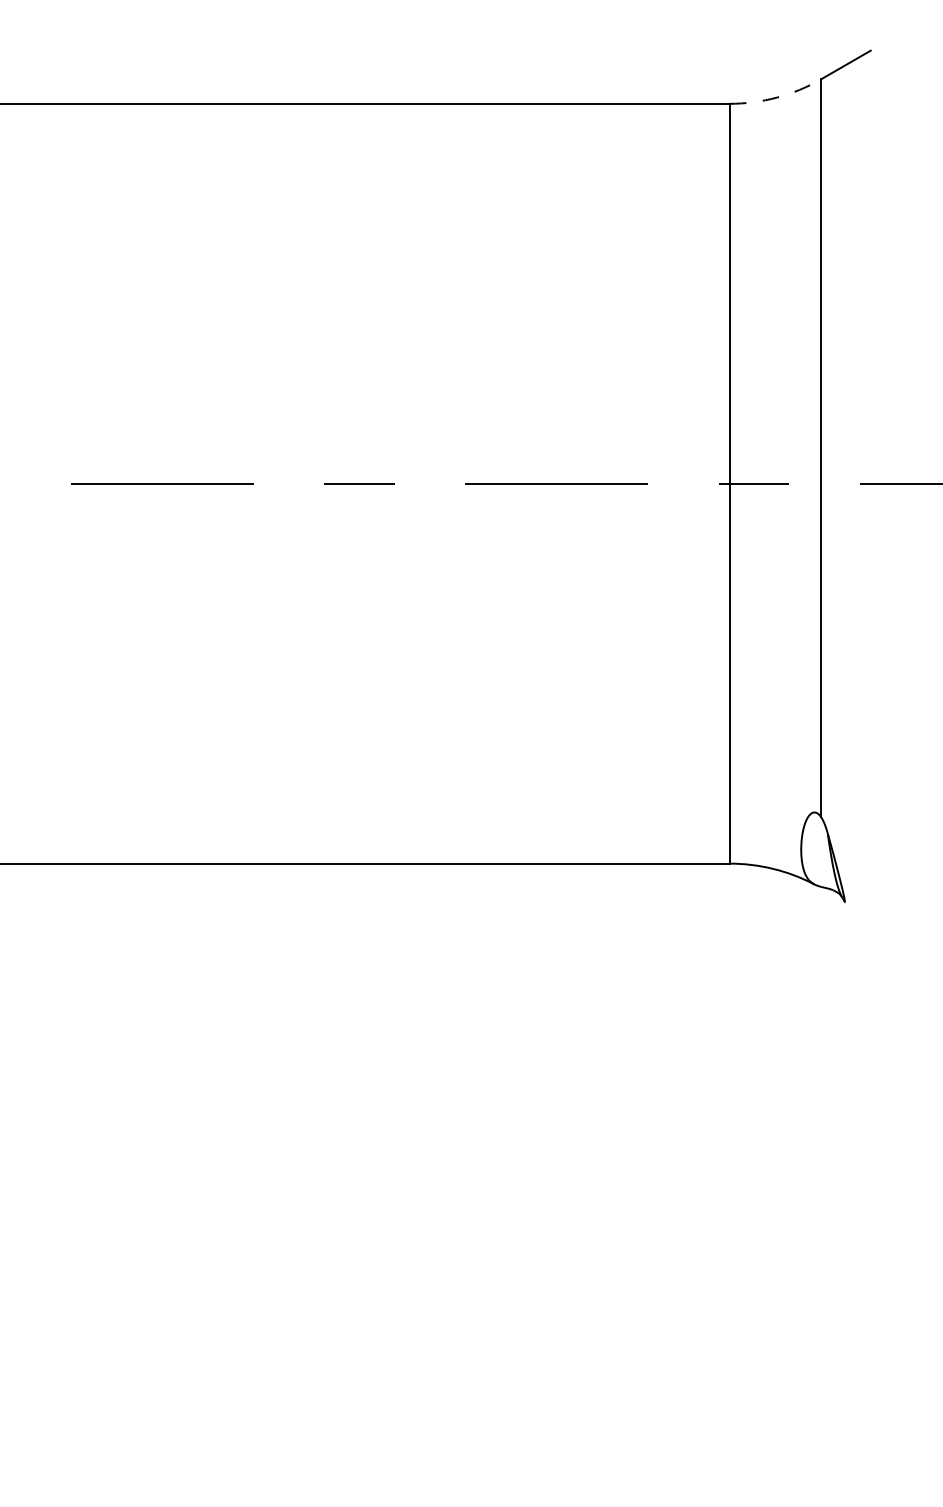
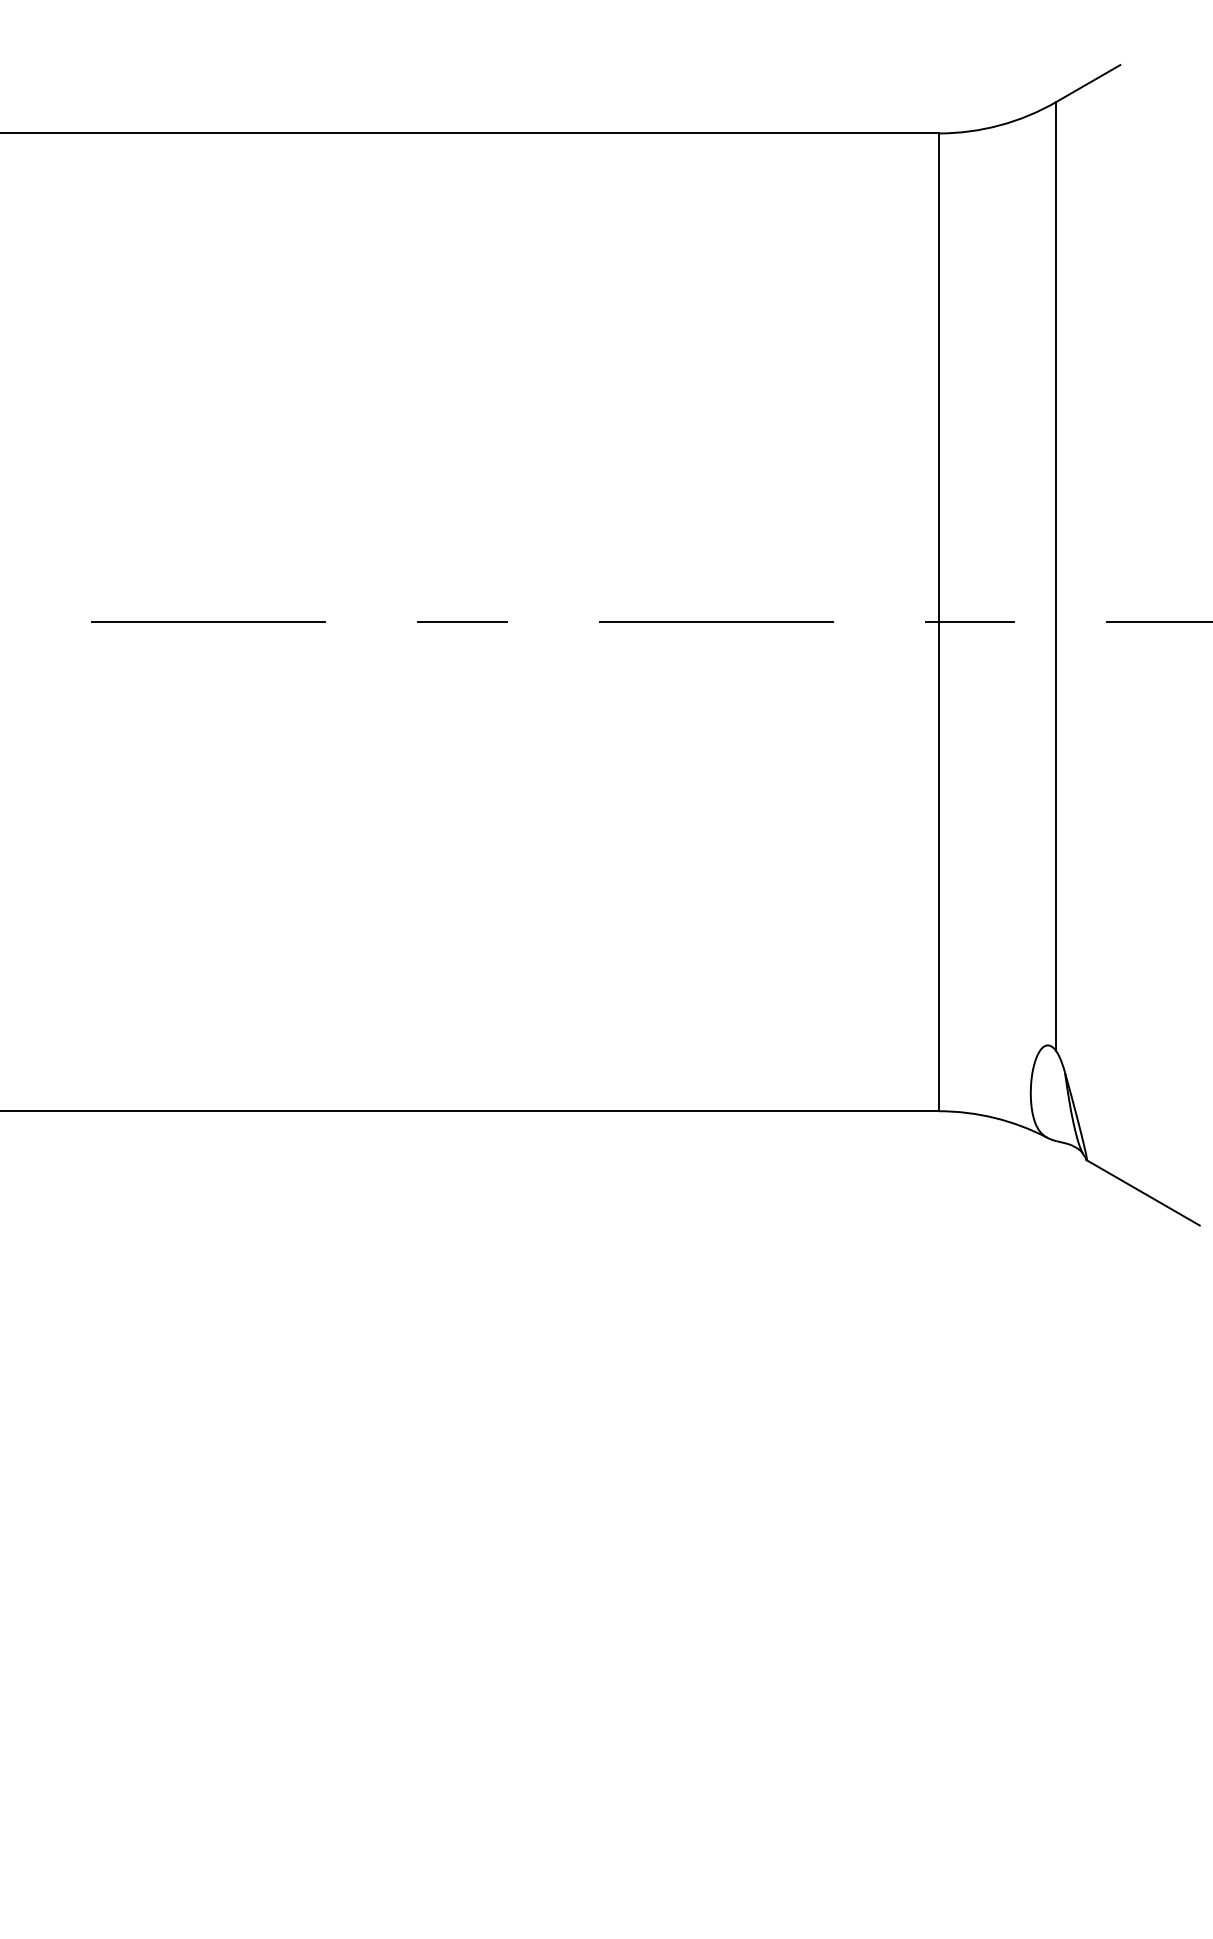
arc: (776, 97) -> (999, 125), dashed -> solid
line: (888, 926) -> (1142, 1192), added

